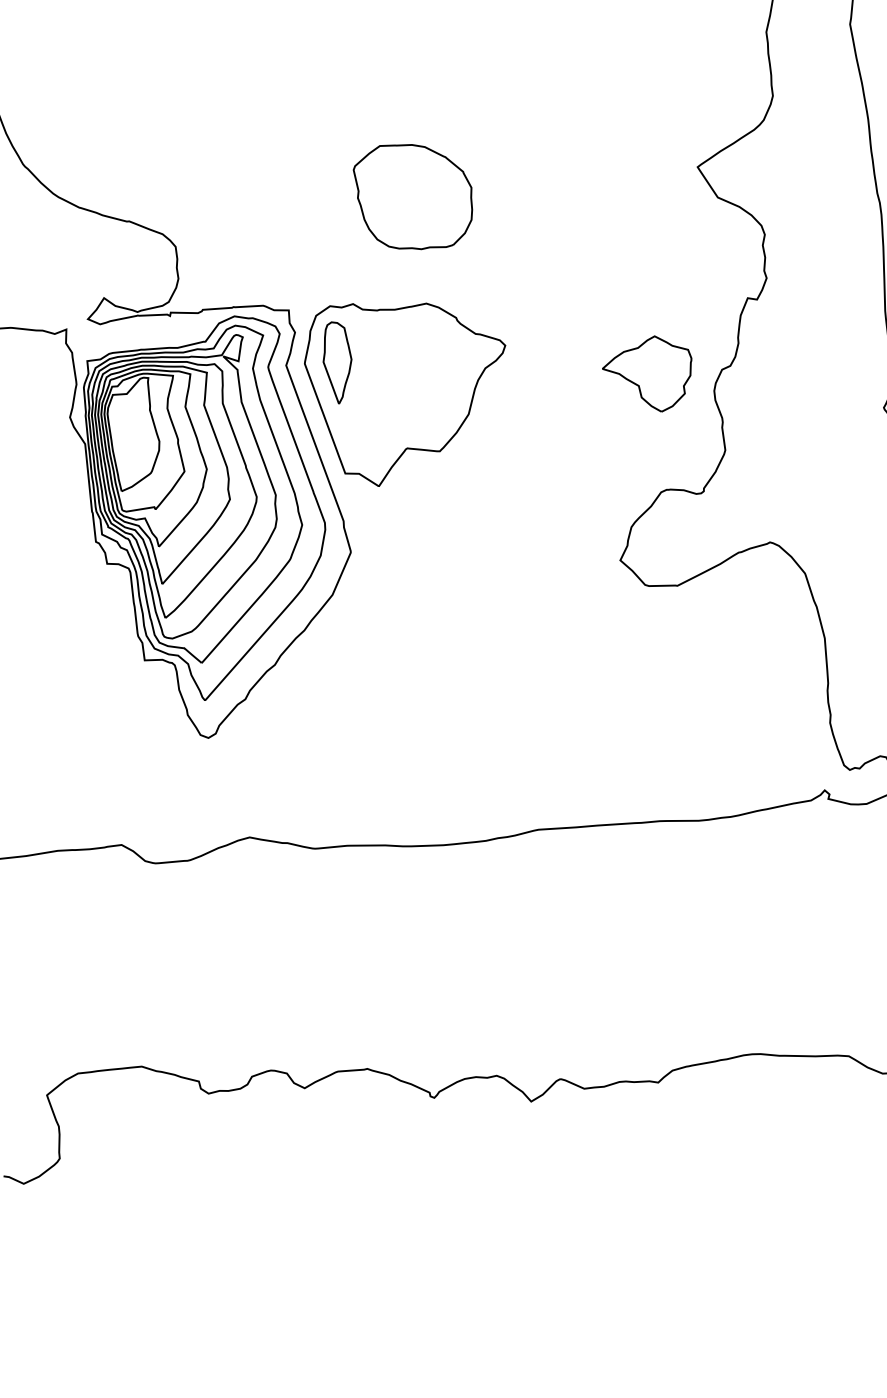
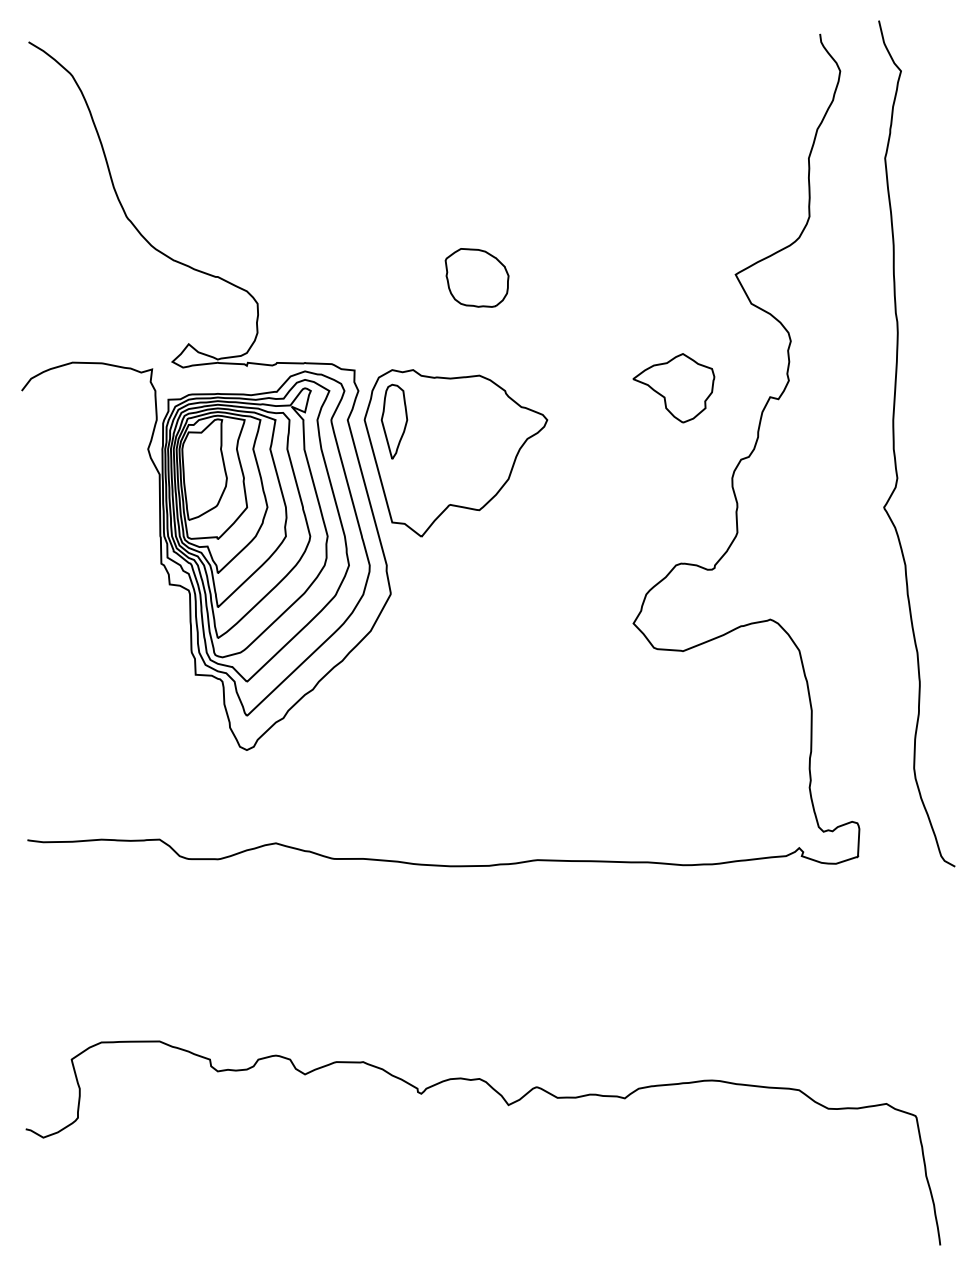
part: (413, 196) -> (476, 277), size x0.6
part: (647, 375) -> (673, 388), moved

